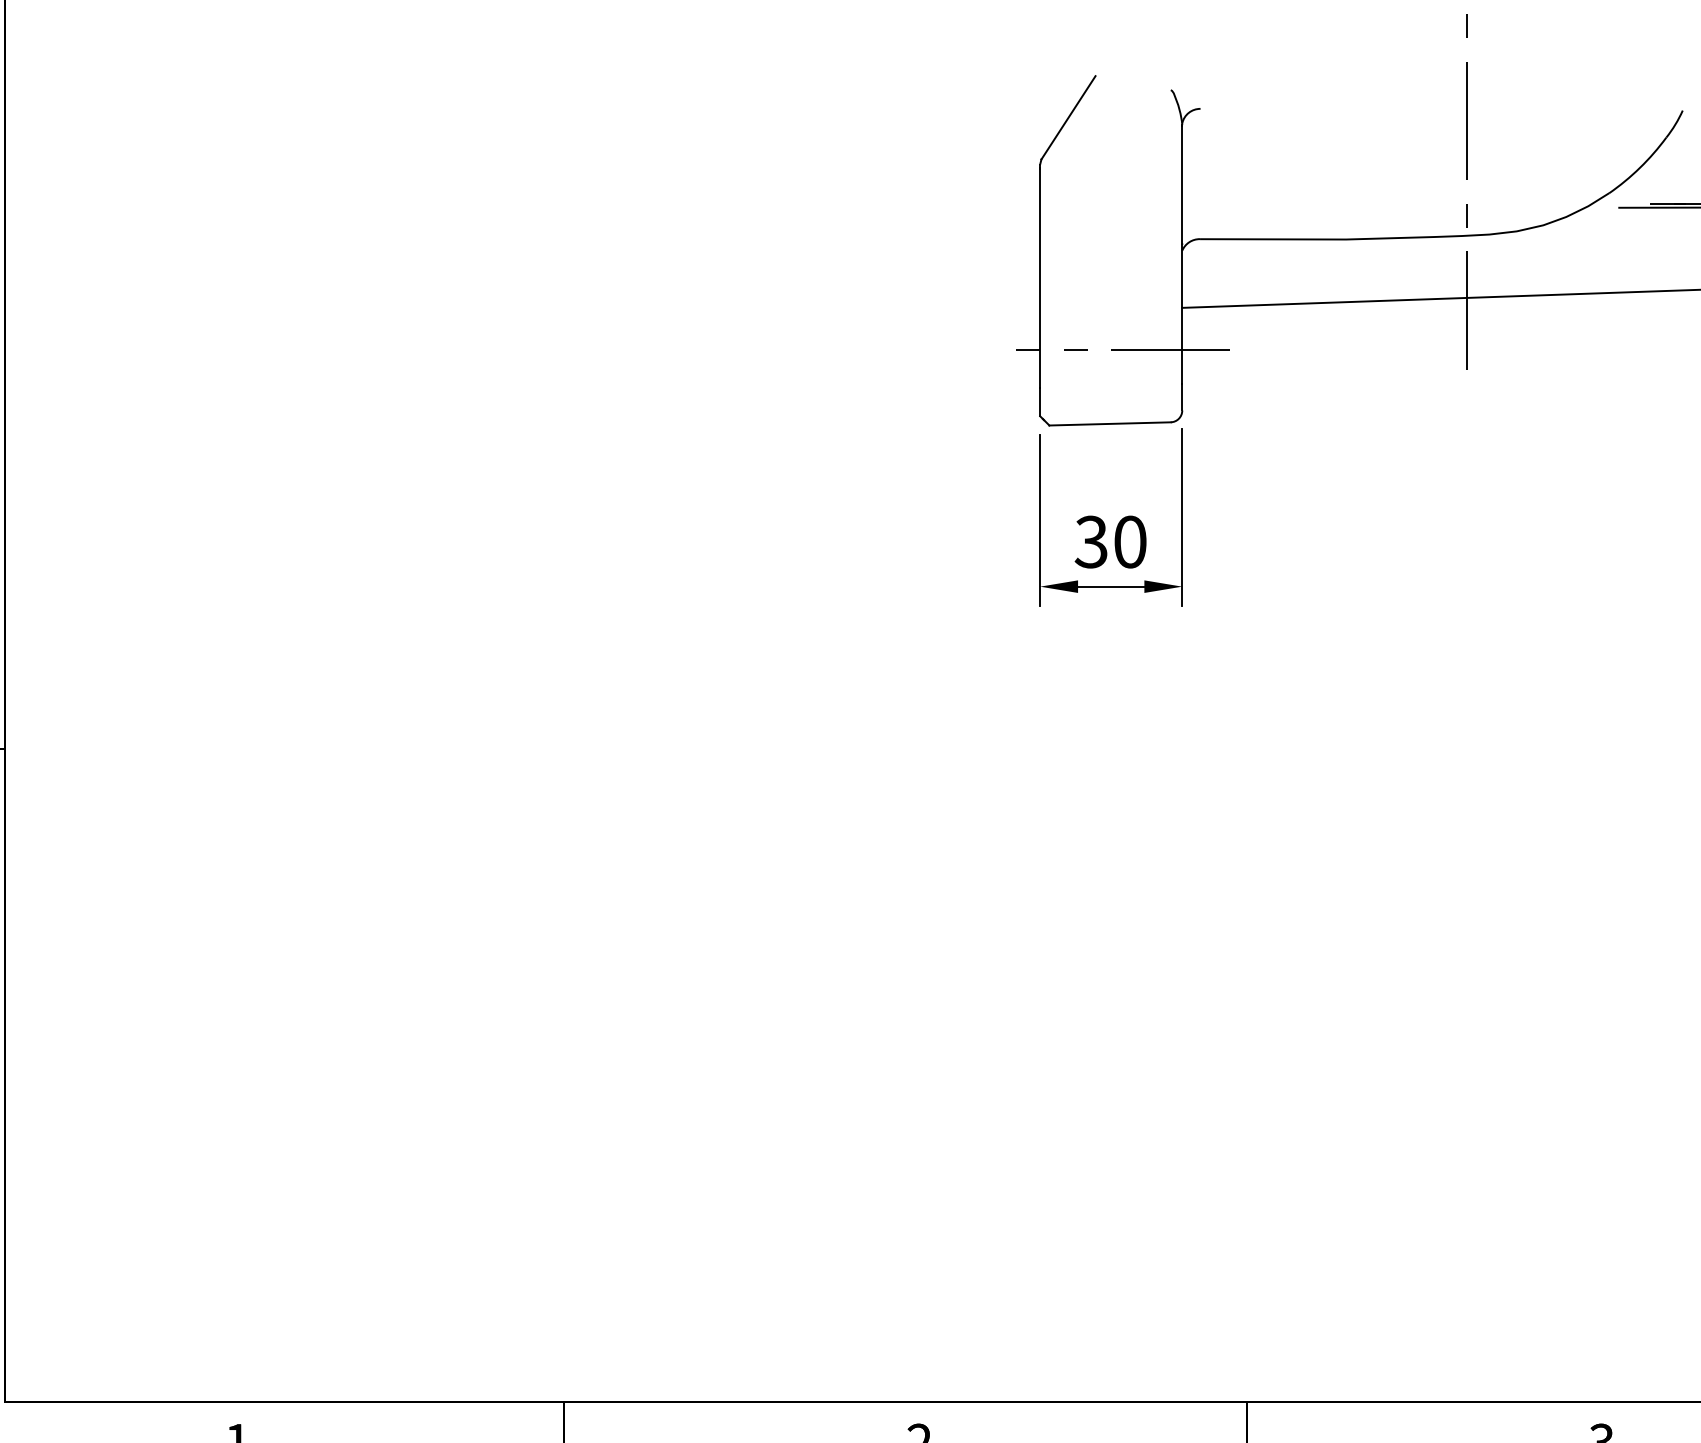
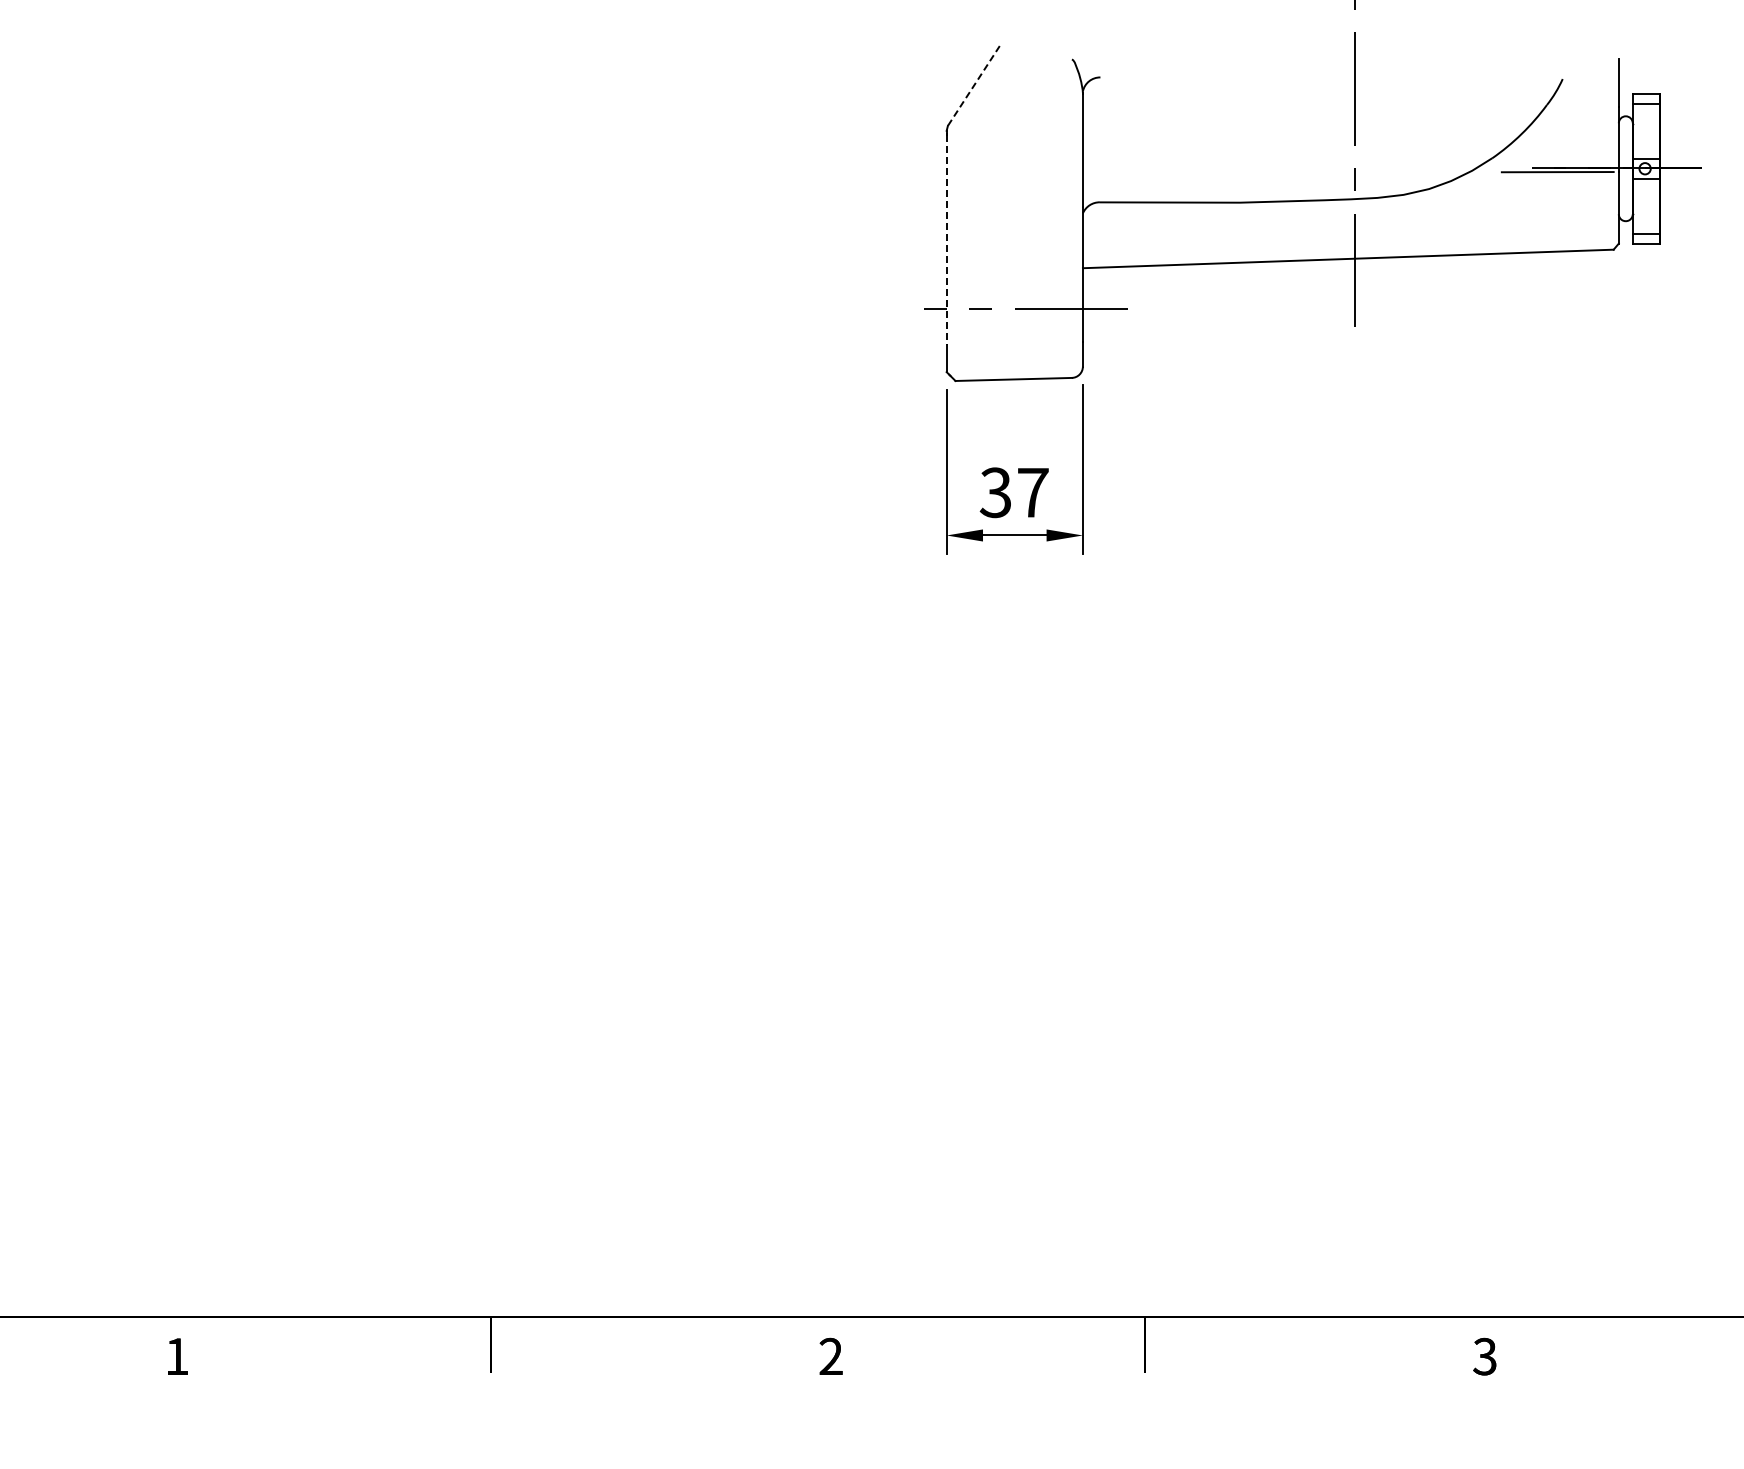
line: (1068, 118) -> (973, 86), solid -> dashed
line: (1039, 278) -> (946, 240), solid -> dashed
text: (1130, 541) -> (1033, 492), 30 -> 37

